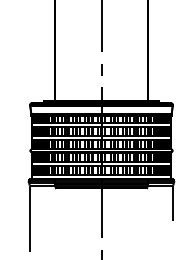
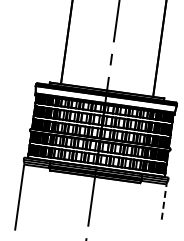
line: (173, 203) -> (164, 201), solid -> dashed

